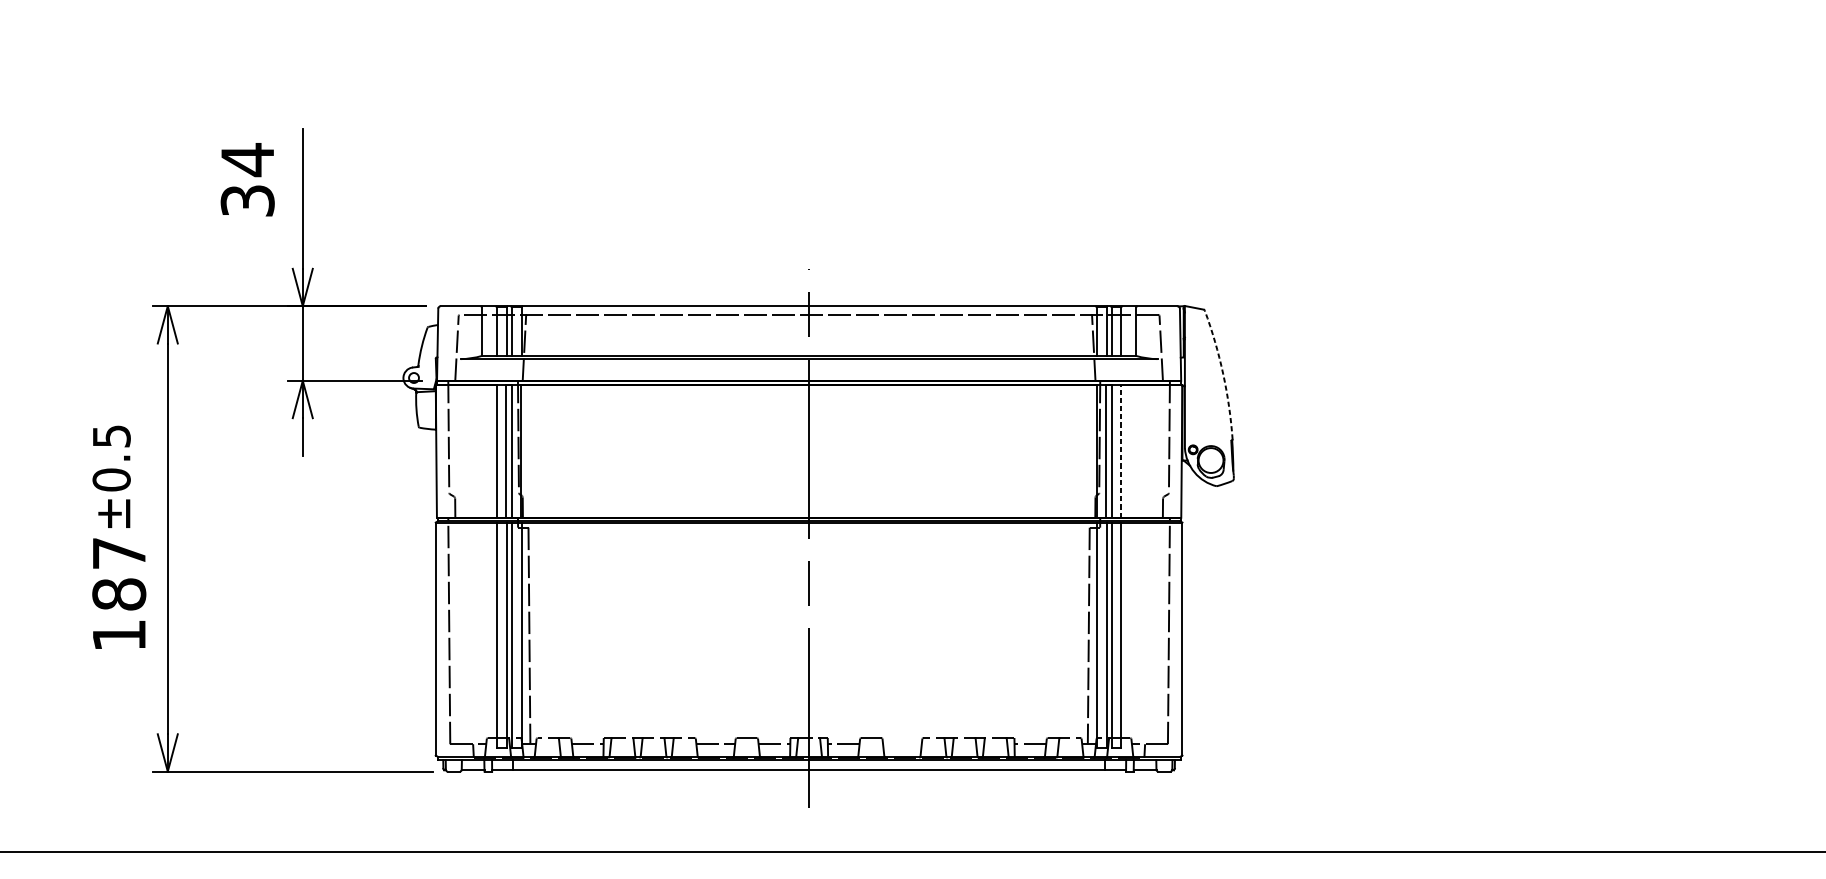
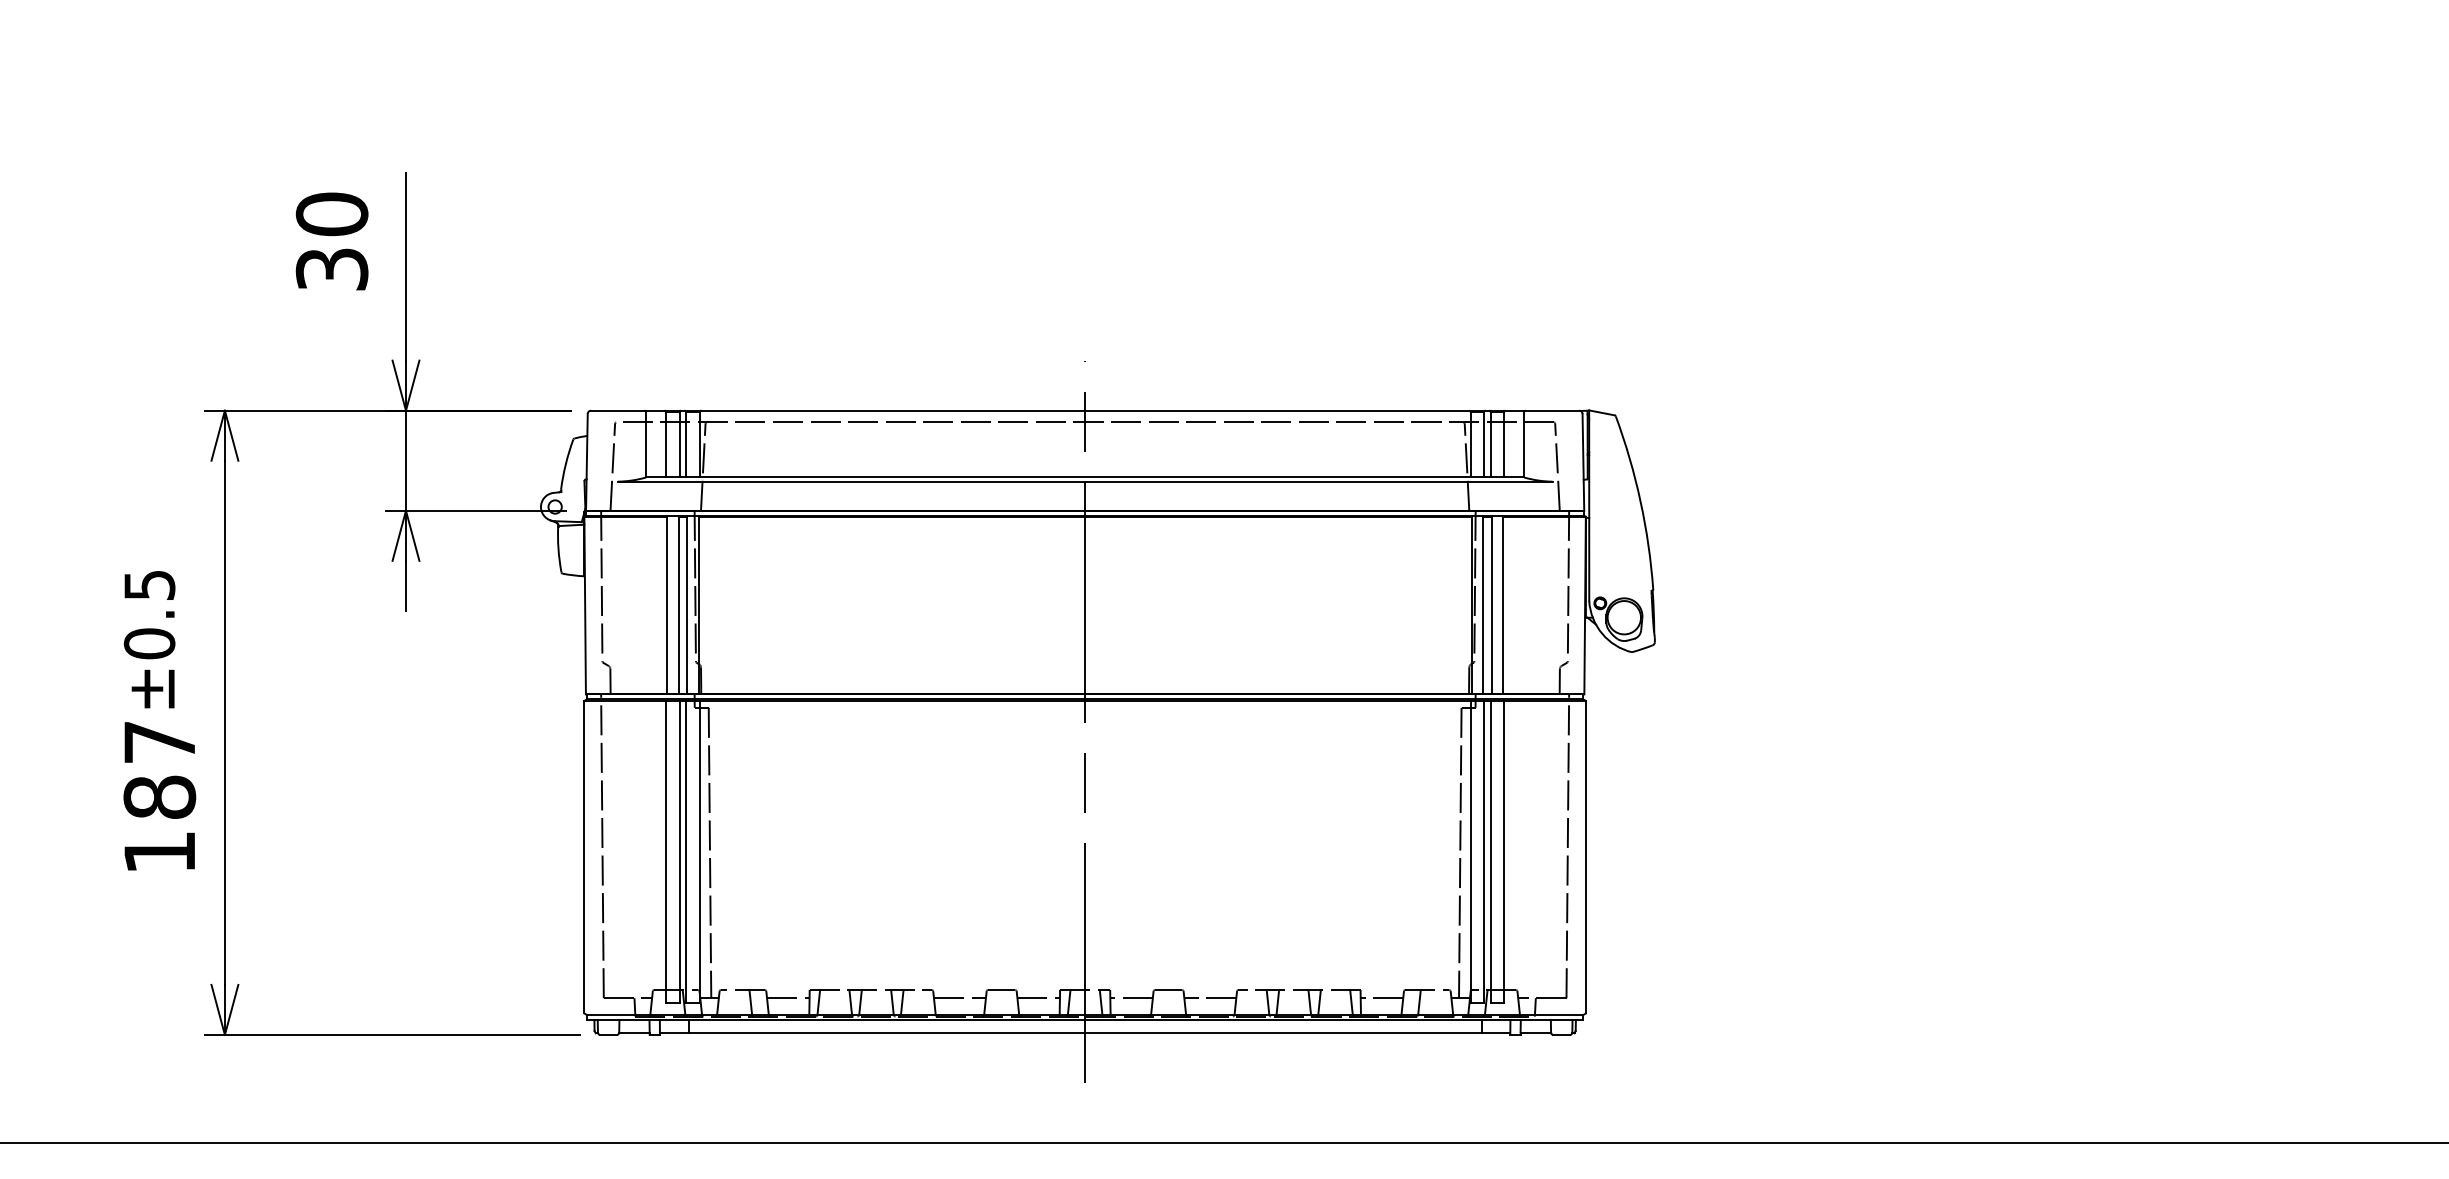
text: (247, 159) -> (331, 214), 34 -> 30
arc: (1223, 373) -> (1640, 501), dashed -> solid
line: (1120, 450) -> (1503, 604), dashed -> solid
line: (902, 744) -> (1210, 998), added

